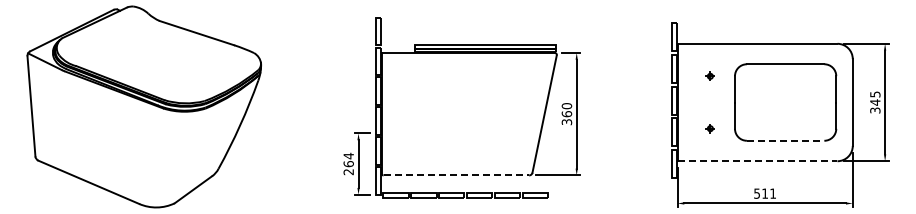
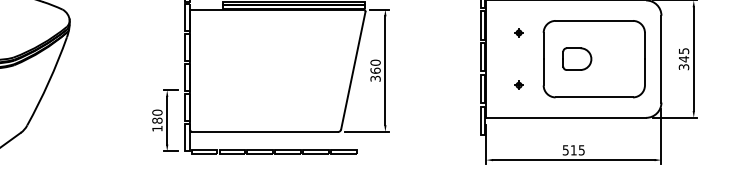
part: (768, 102) -> (577, 59), added
line: (785, 140) -> (594, 97), dashed -> solid
line: (757, 161) -> (566, 118), dashed -> solid
text: (348, 163) -> (157, 120), 264 -> 180
line: (456, 175) -> (265, 132), dashed -> solid
text: (772, 193) -> (581, 150), 511 -> 515

